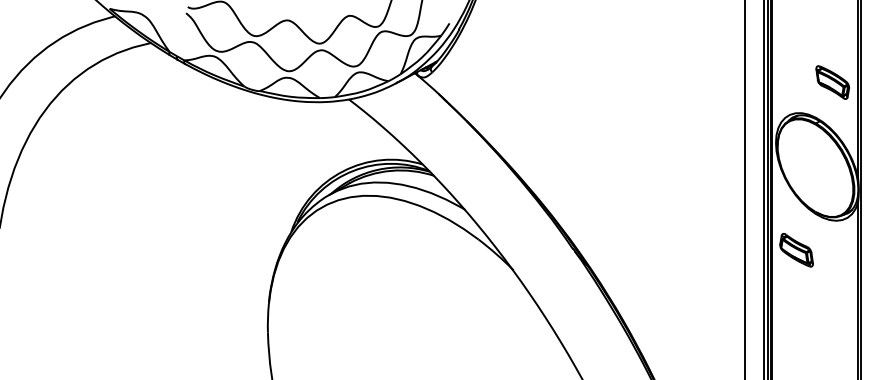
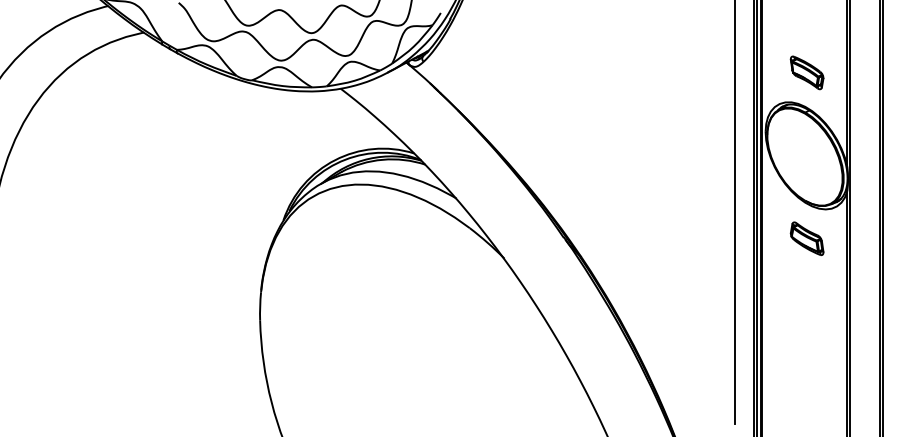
part: (832, 82) -> (806, 72), moved
part: (795, 249) -> (806, 238), moved

